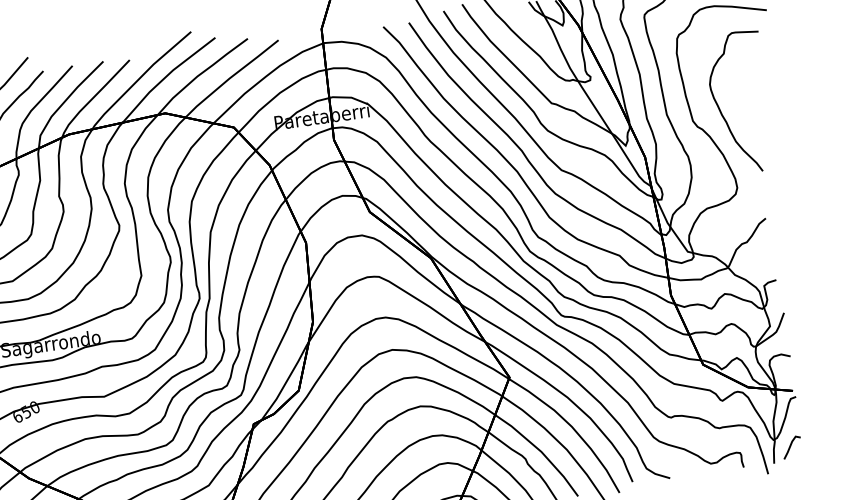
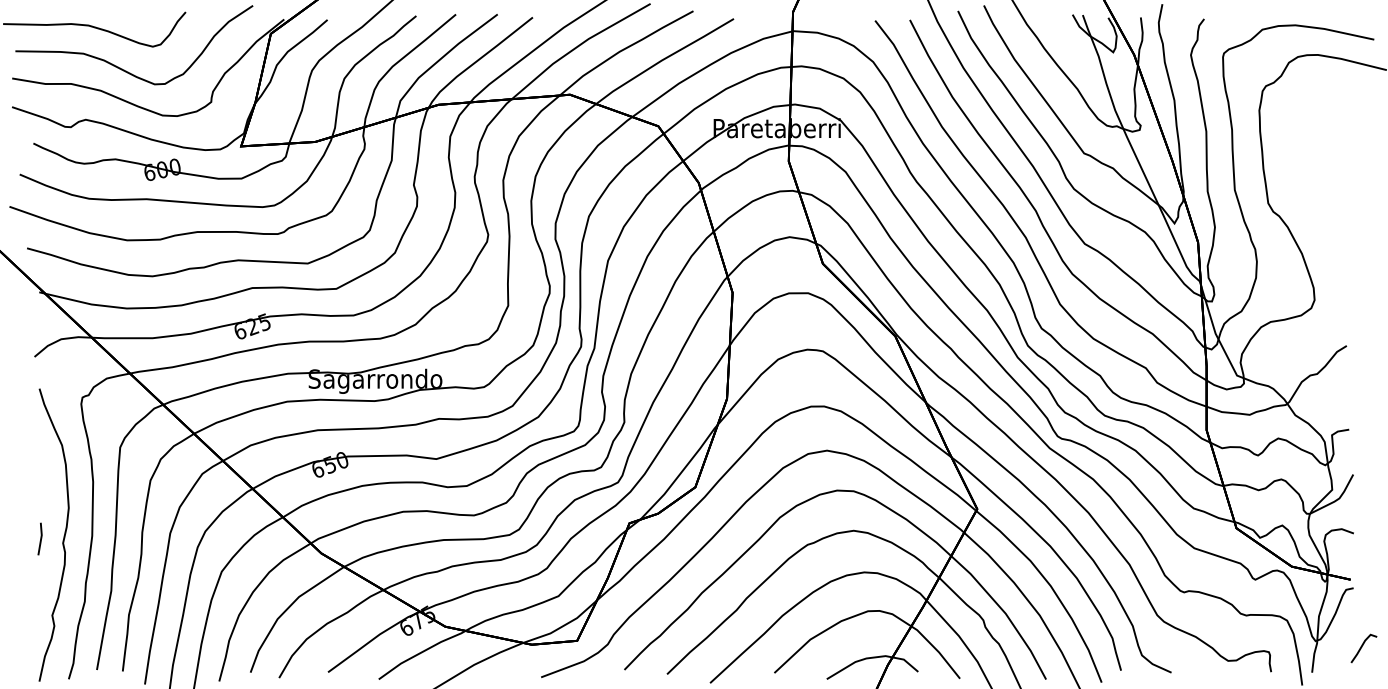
curve: (721, 111) -> (1307, 195), removed
line: (790, 446) -> (1362, 647), moved

